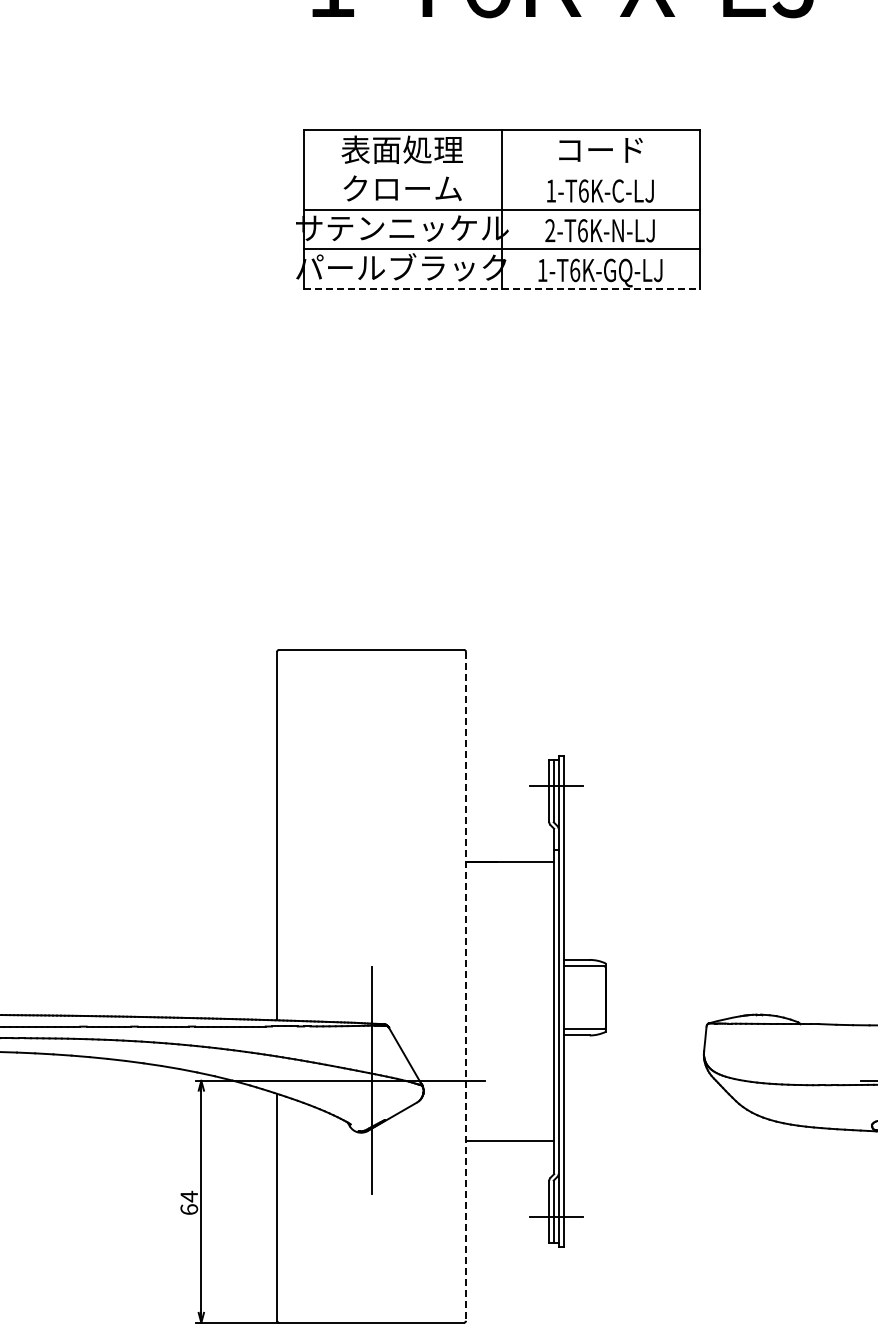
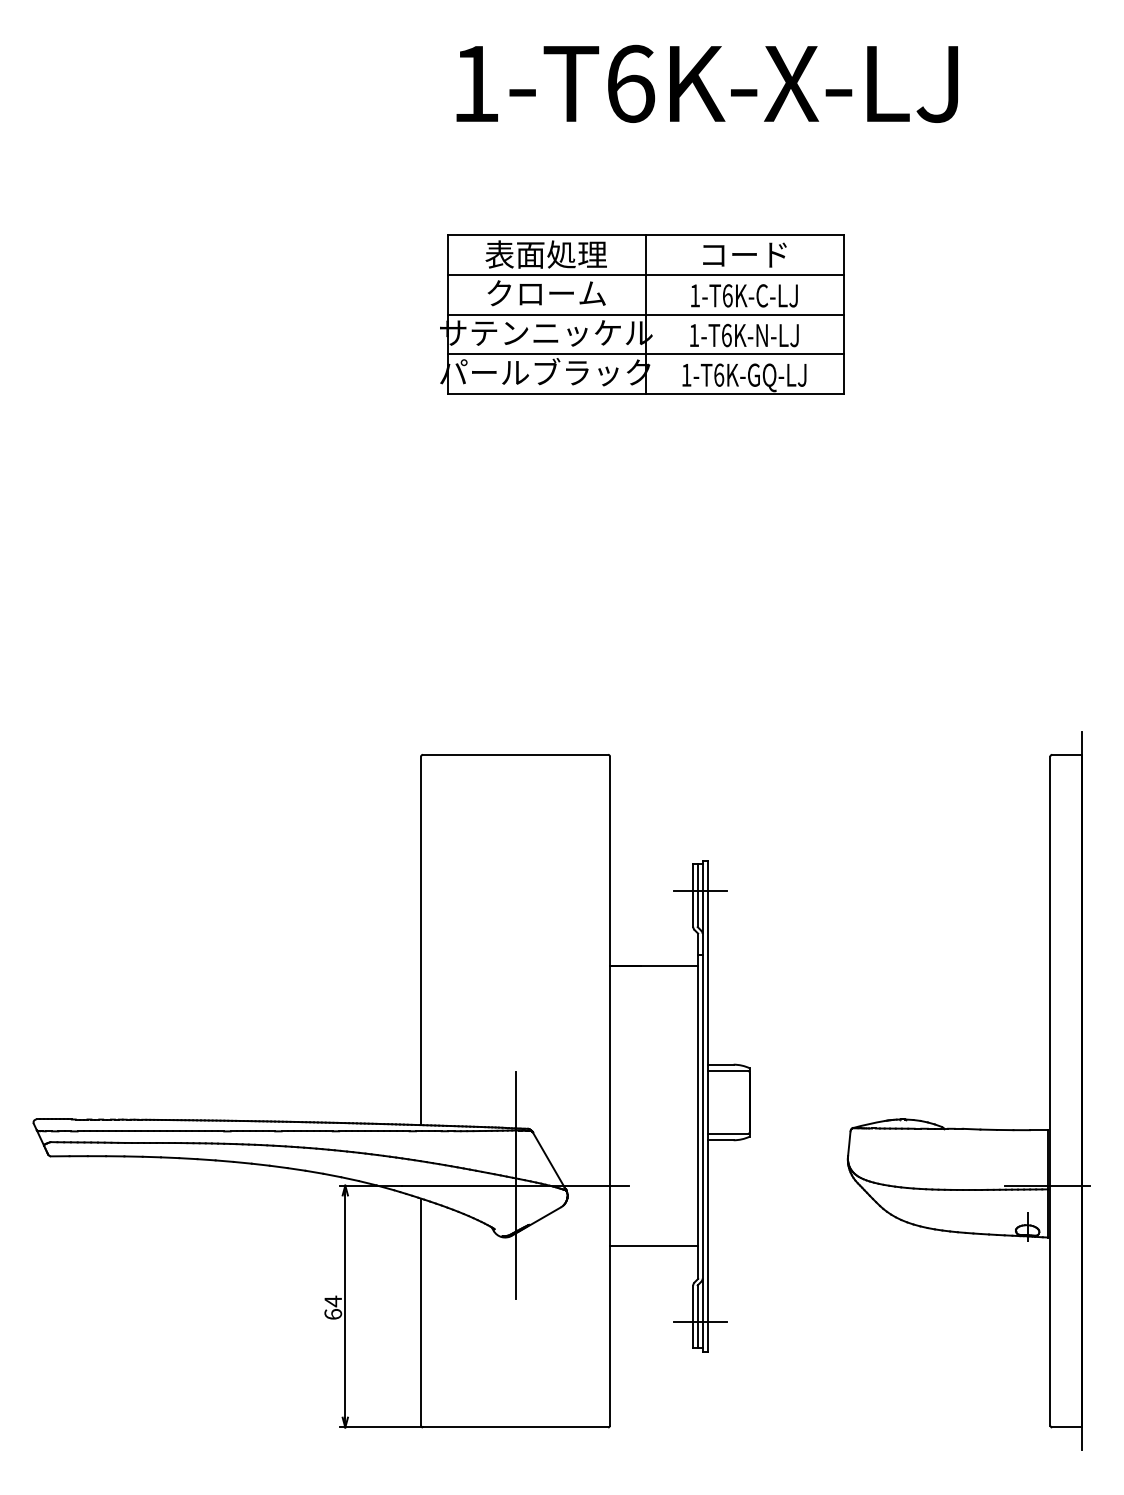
line: (501, 169) -> (645, 274), added
text: (550, 229) -> (694, 334), 2-T6K-N-LJ -> 1-T6K-N-LJ
line: (502, 288) -> (646, 393), dashed -> solid
line: (466, 986) -> (610, 1091), dashed -> solid

